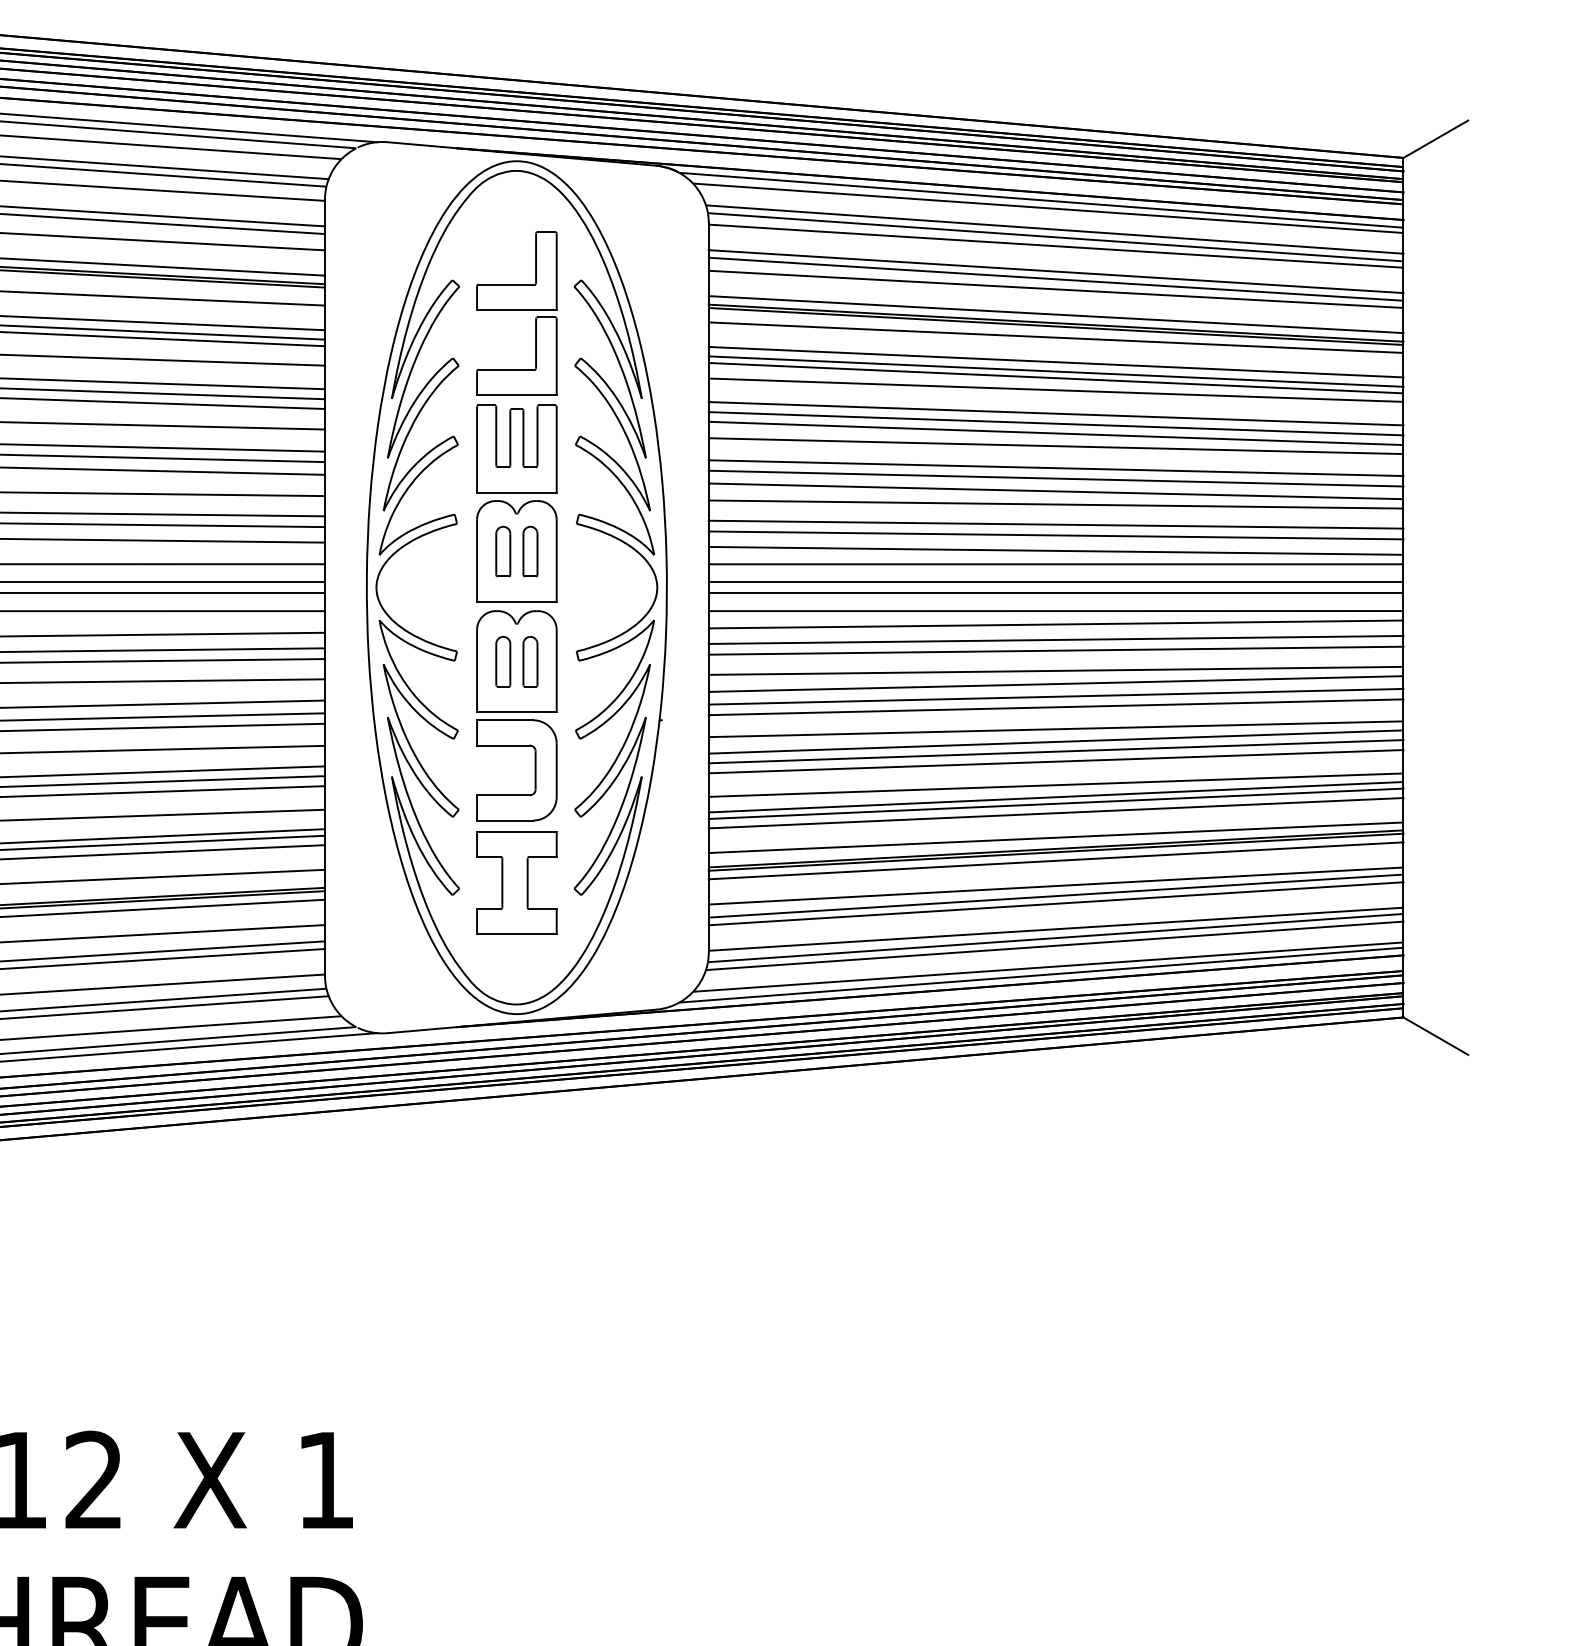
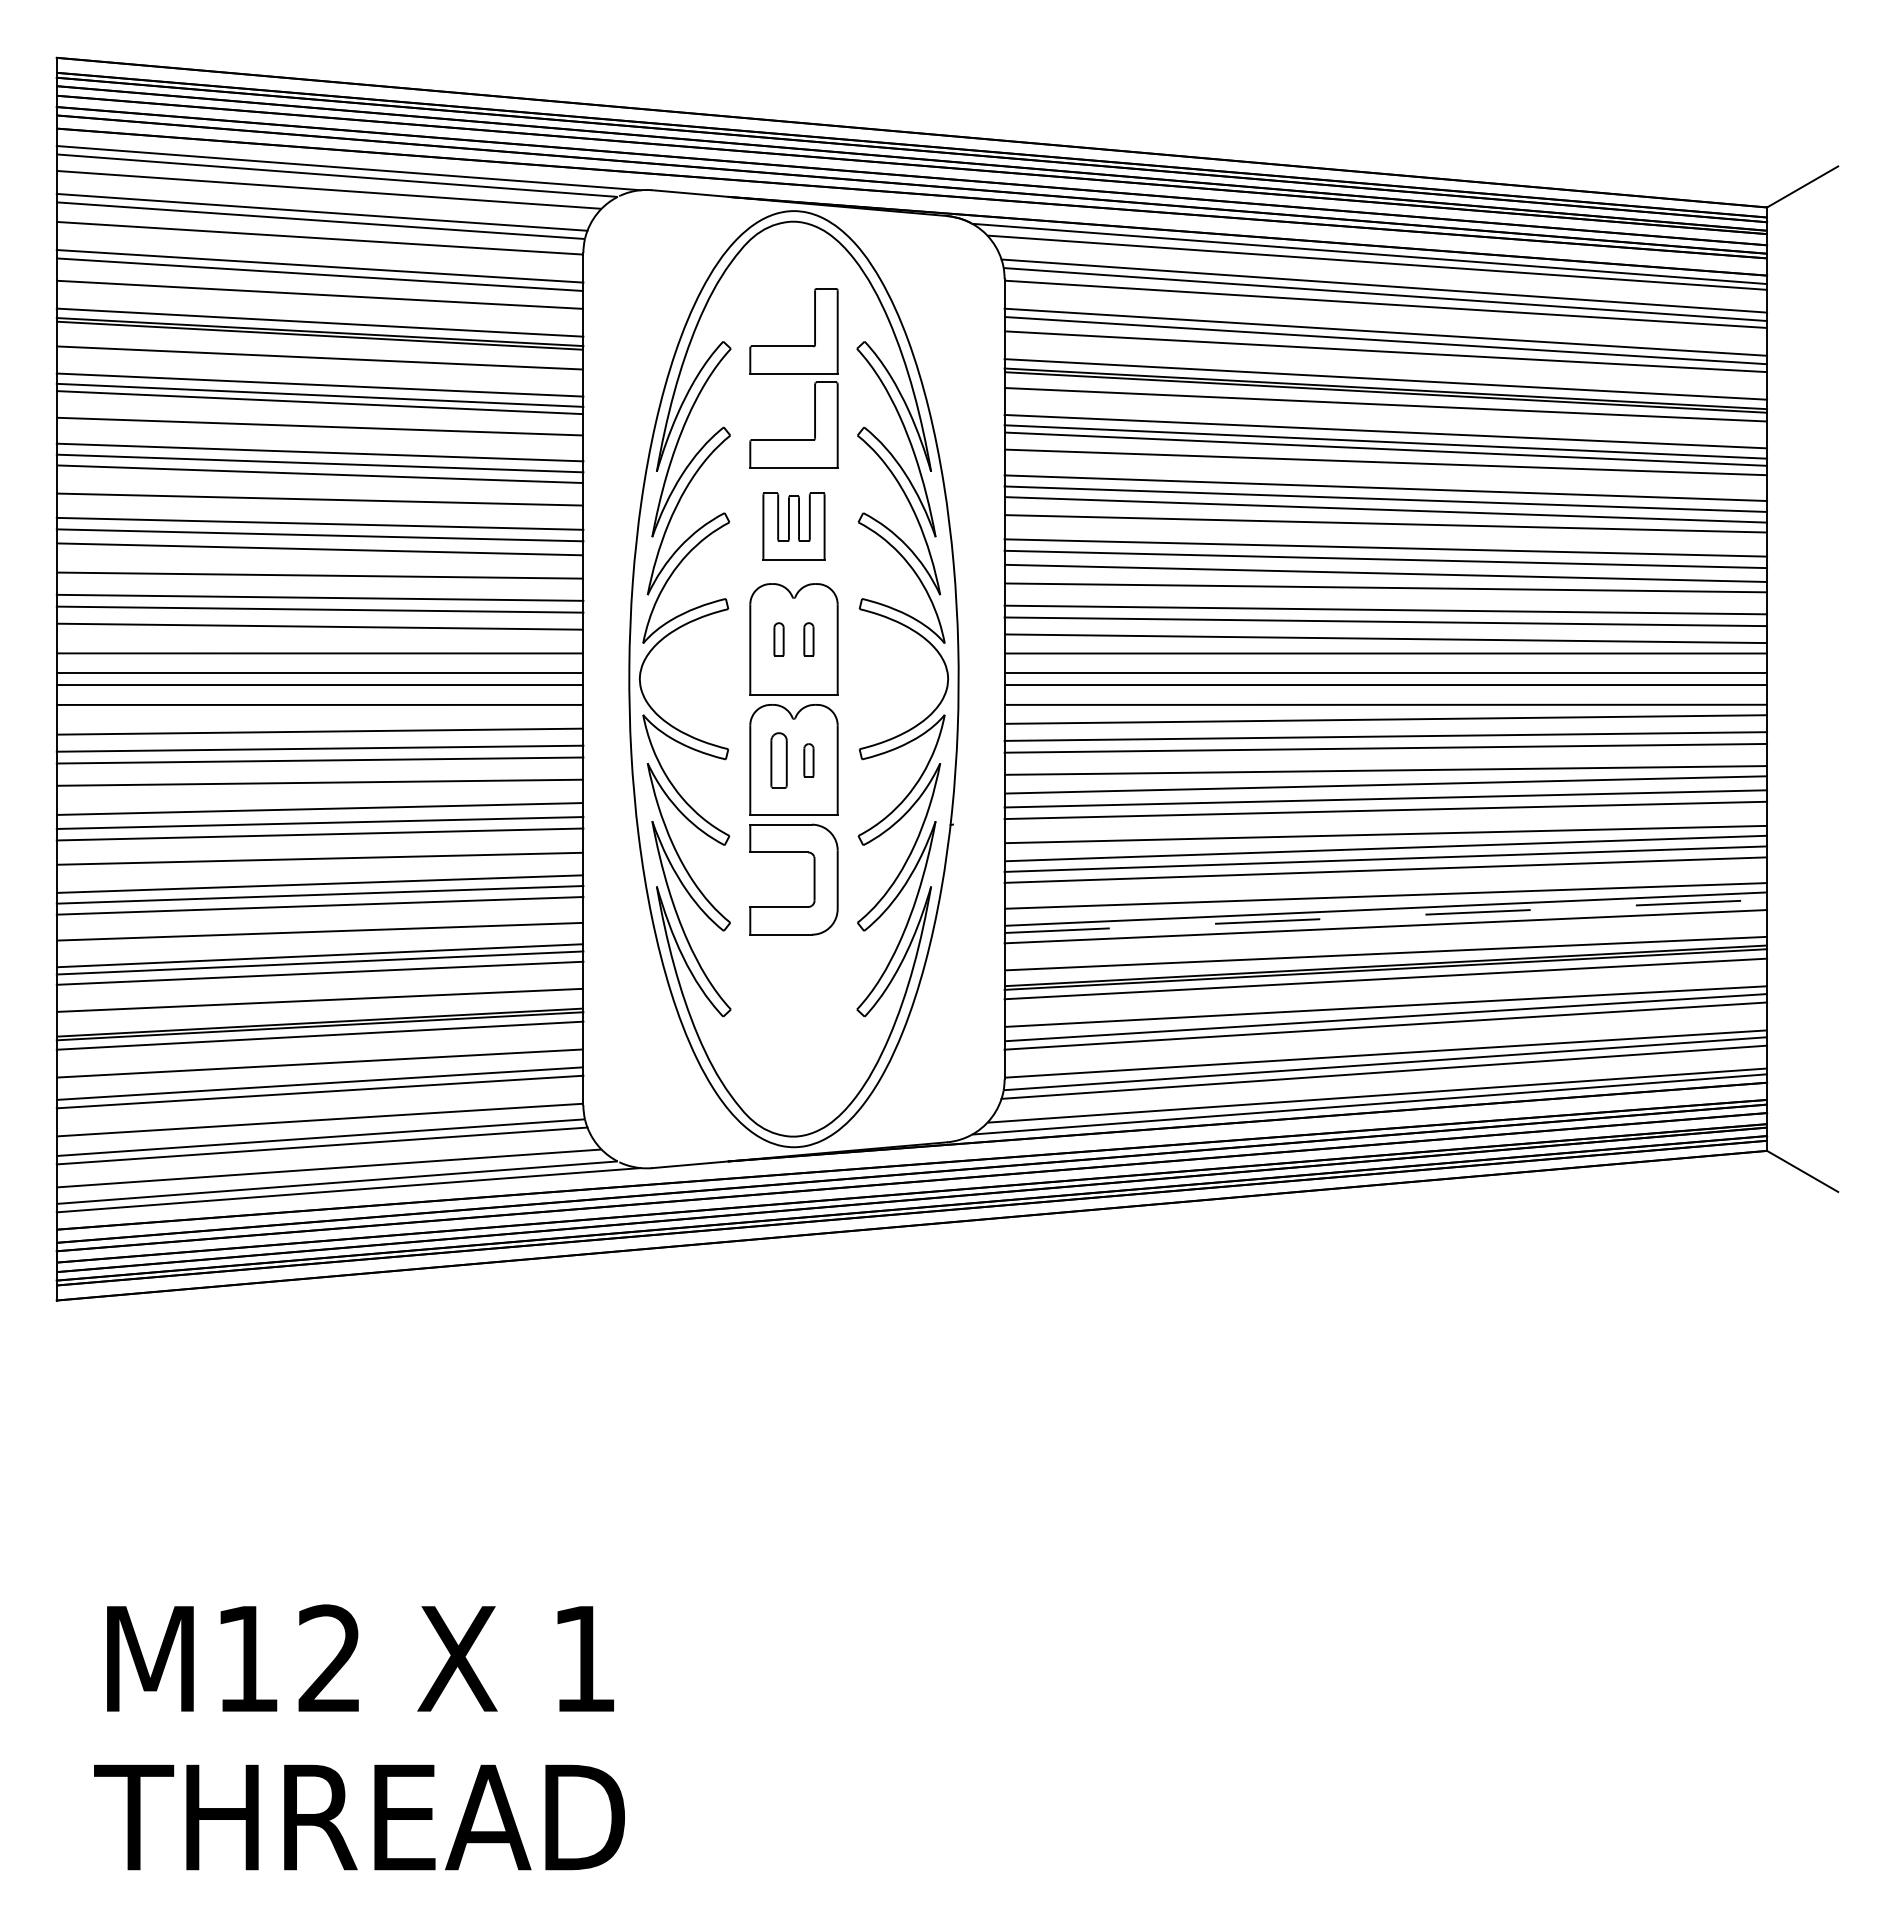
part: (516, 448) -> (793, 526), size x0.7
part: (502, 551) -> (778, 639), size x0.6
part: (530, 551) -> (808, 639), size x0.6
part: (530, 661) -> (808, 760), size x0.6
line: (1055, 803) -> (1385, 916), solid -> dashed
part: (516, 883) -> (793, 1003), removed

